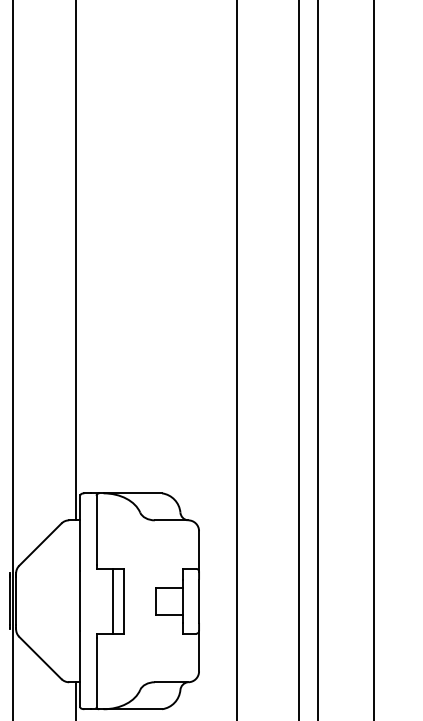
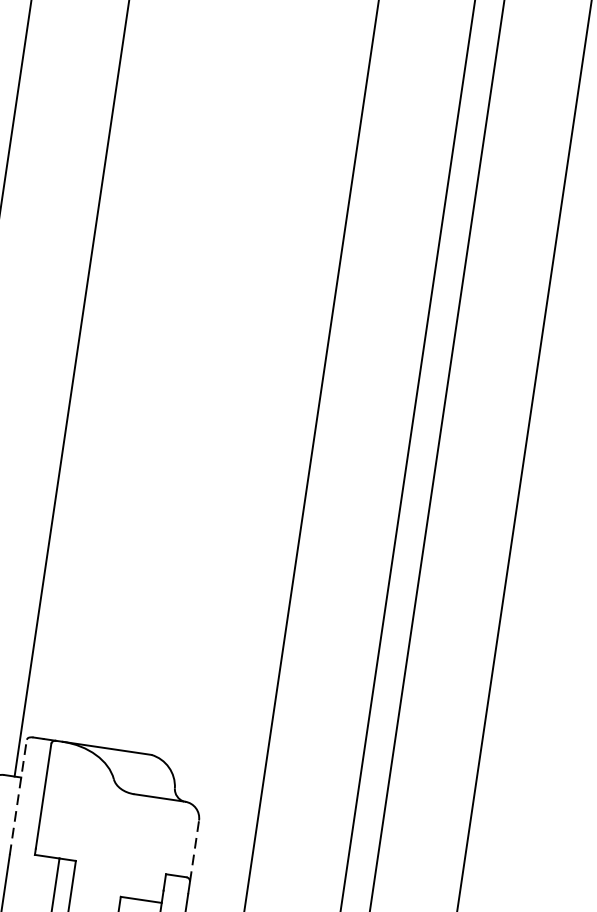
line: (80, 533) -> (18, 797), solid -> dashed
line: (199, 550) -> (195, 850), solid -> dashed

